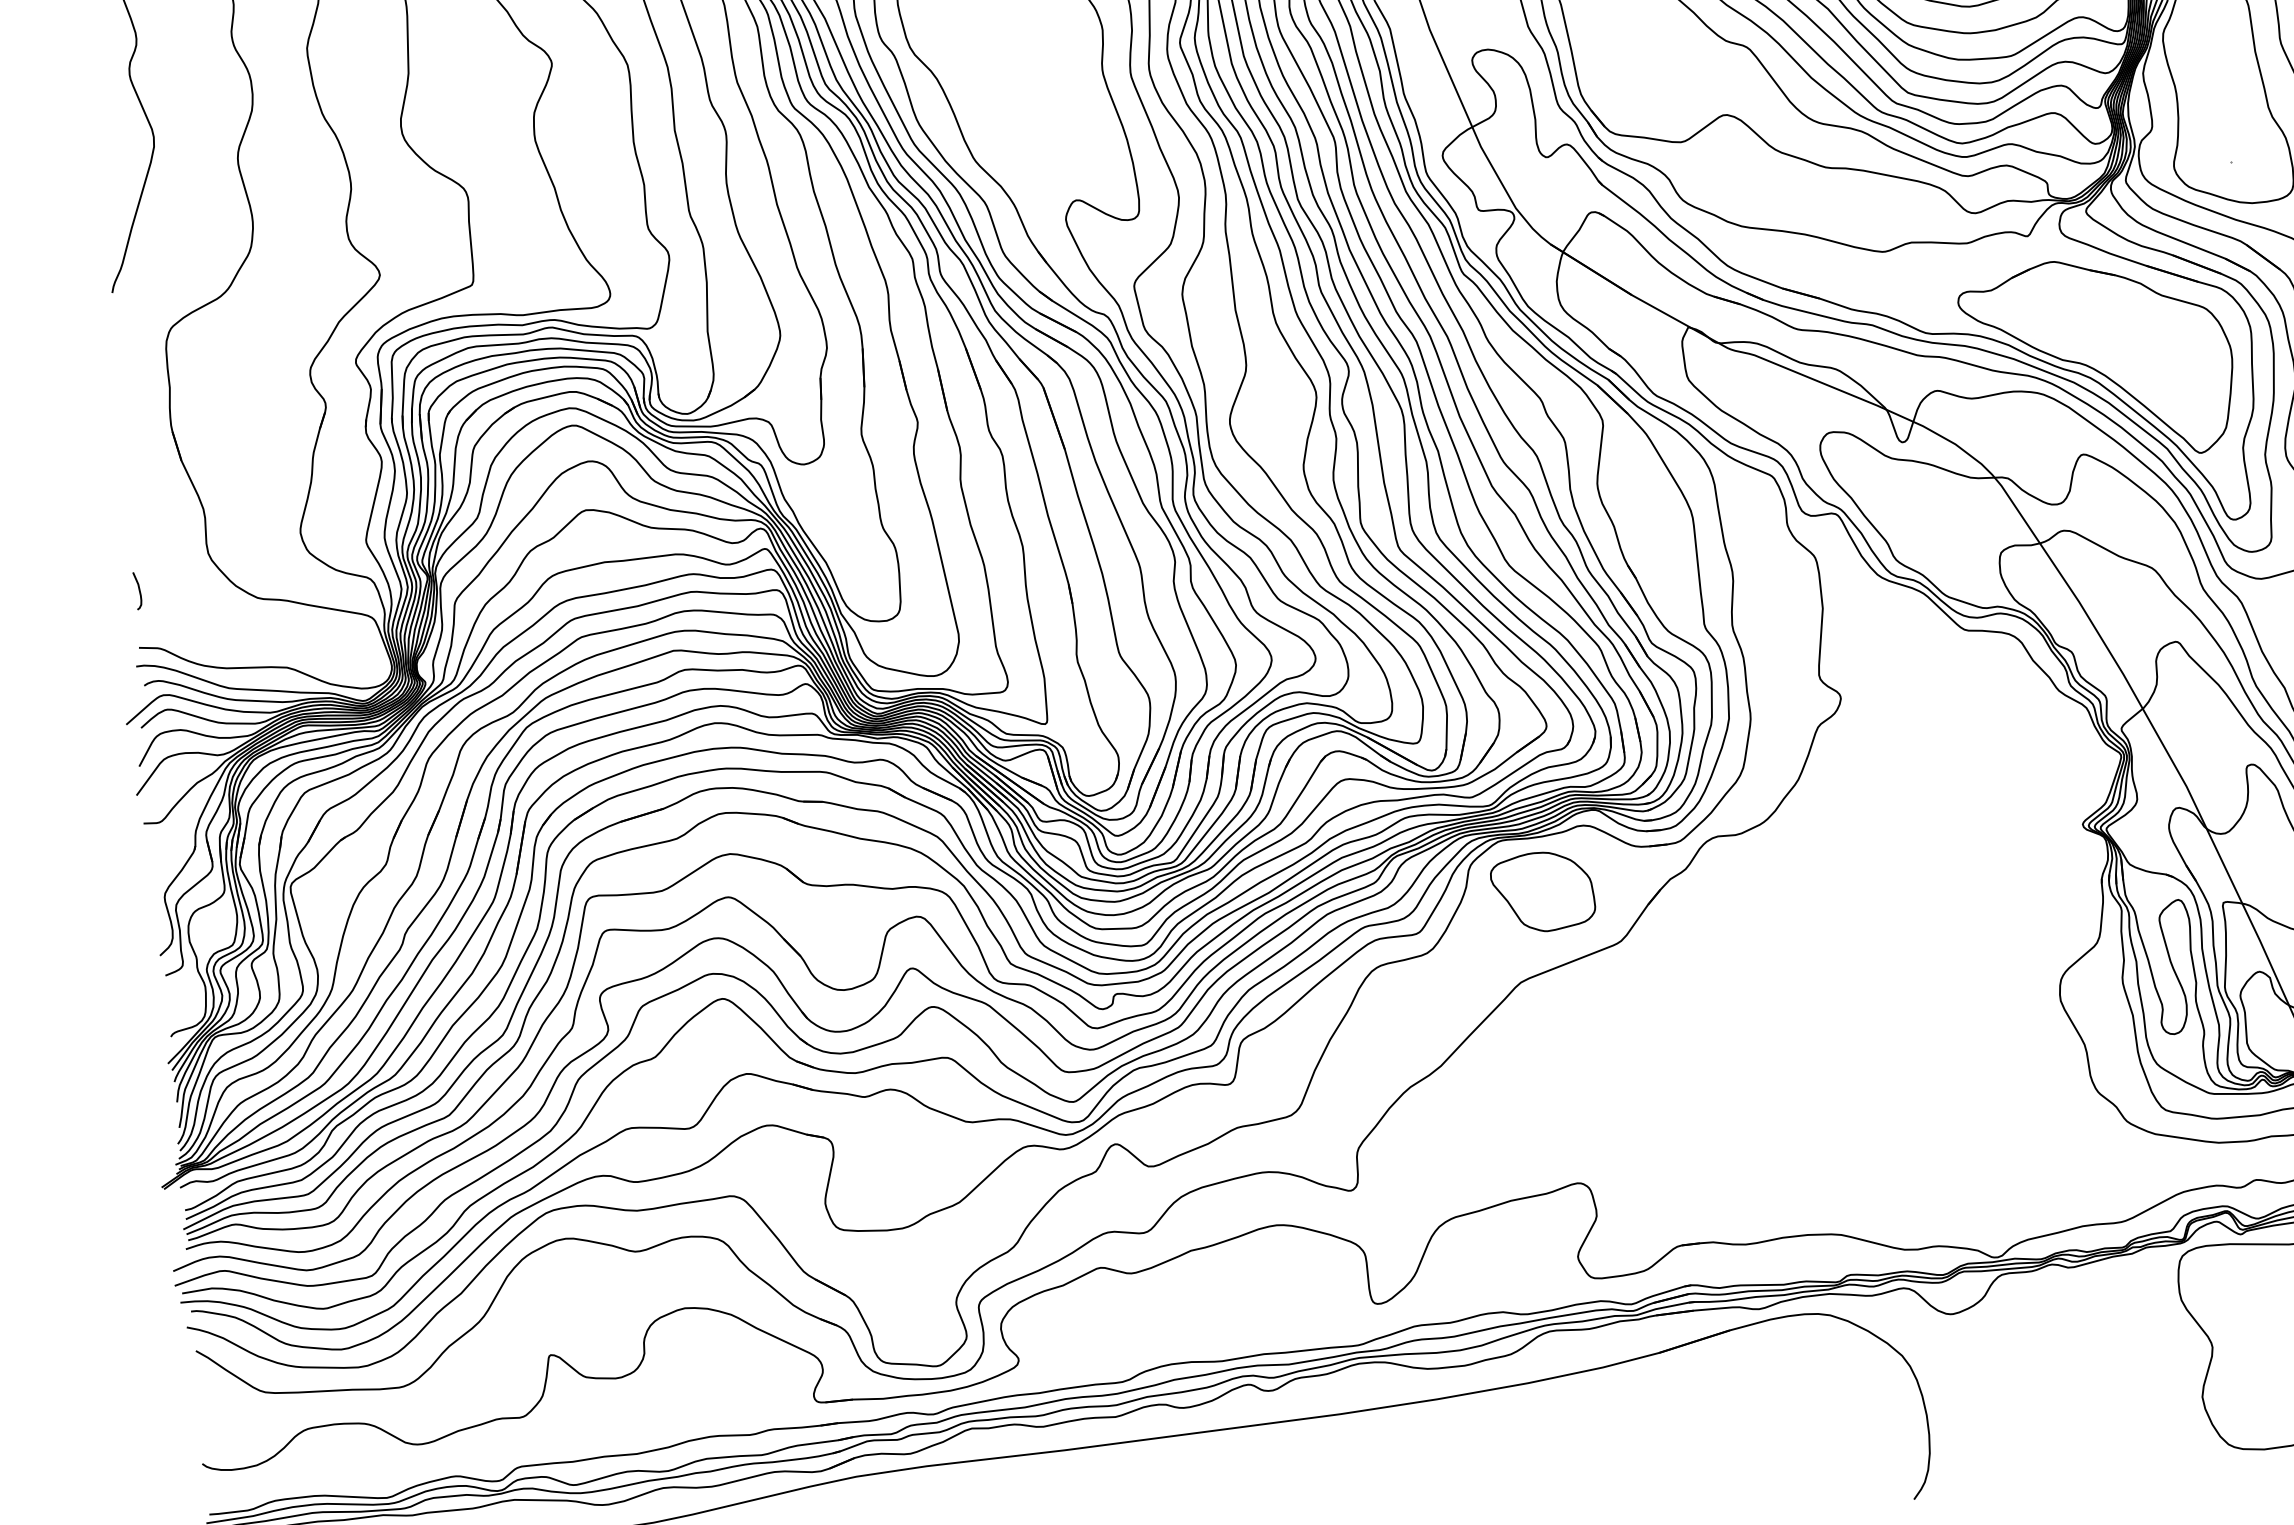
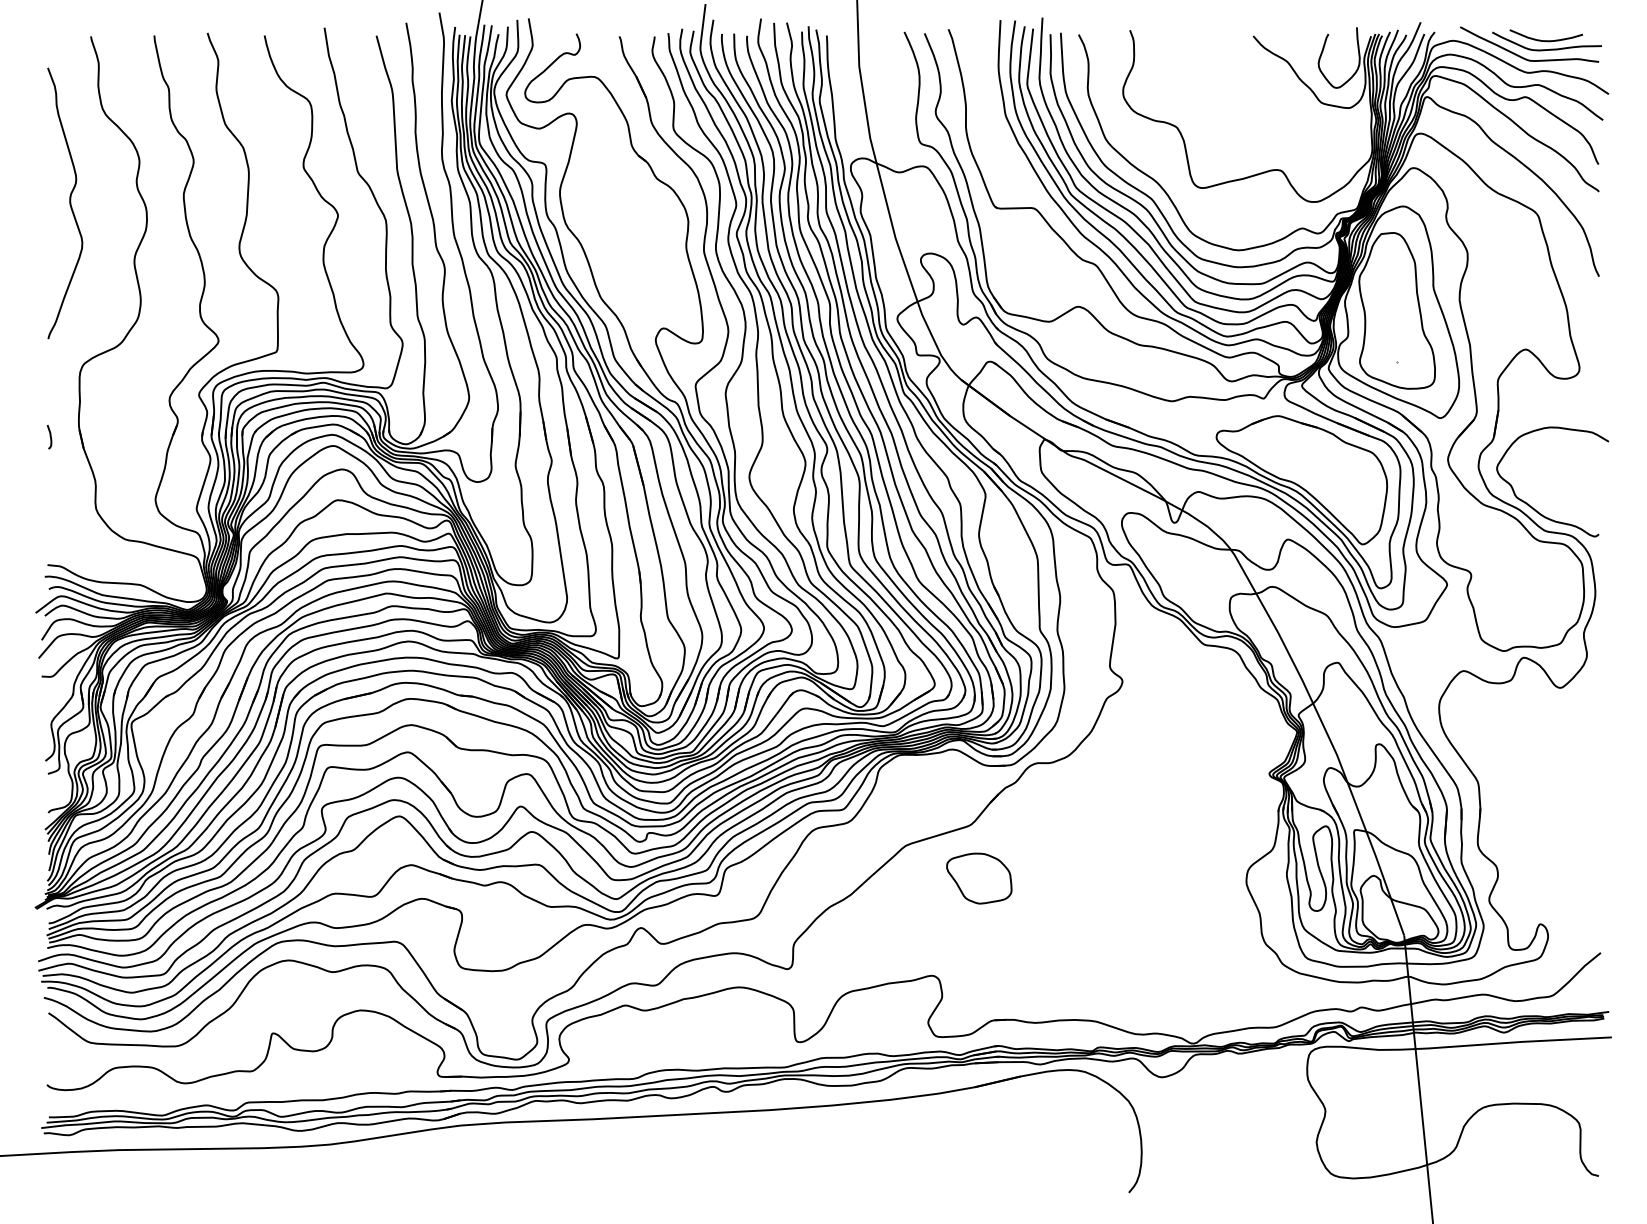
curve: (137, 590) -> (49, 436), moved
part: (1543, 891) -> (979, 878), moved

